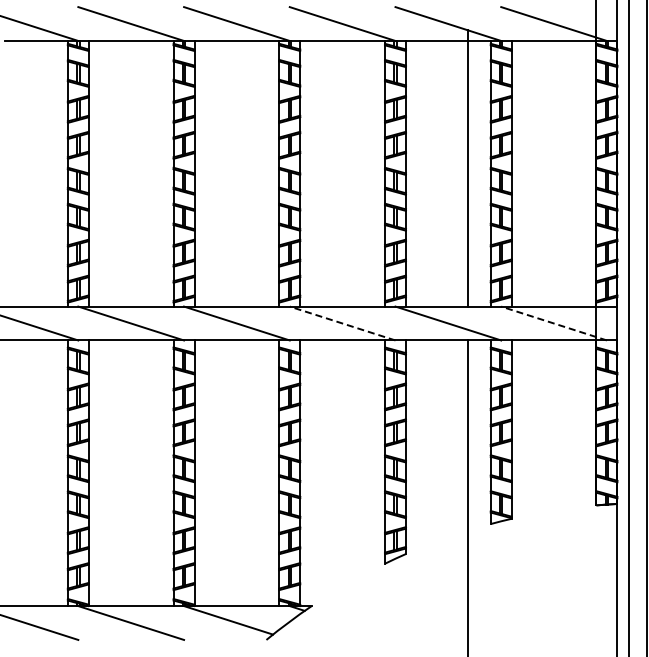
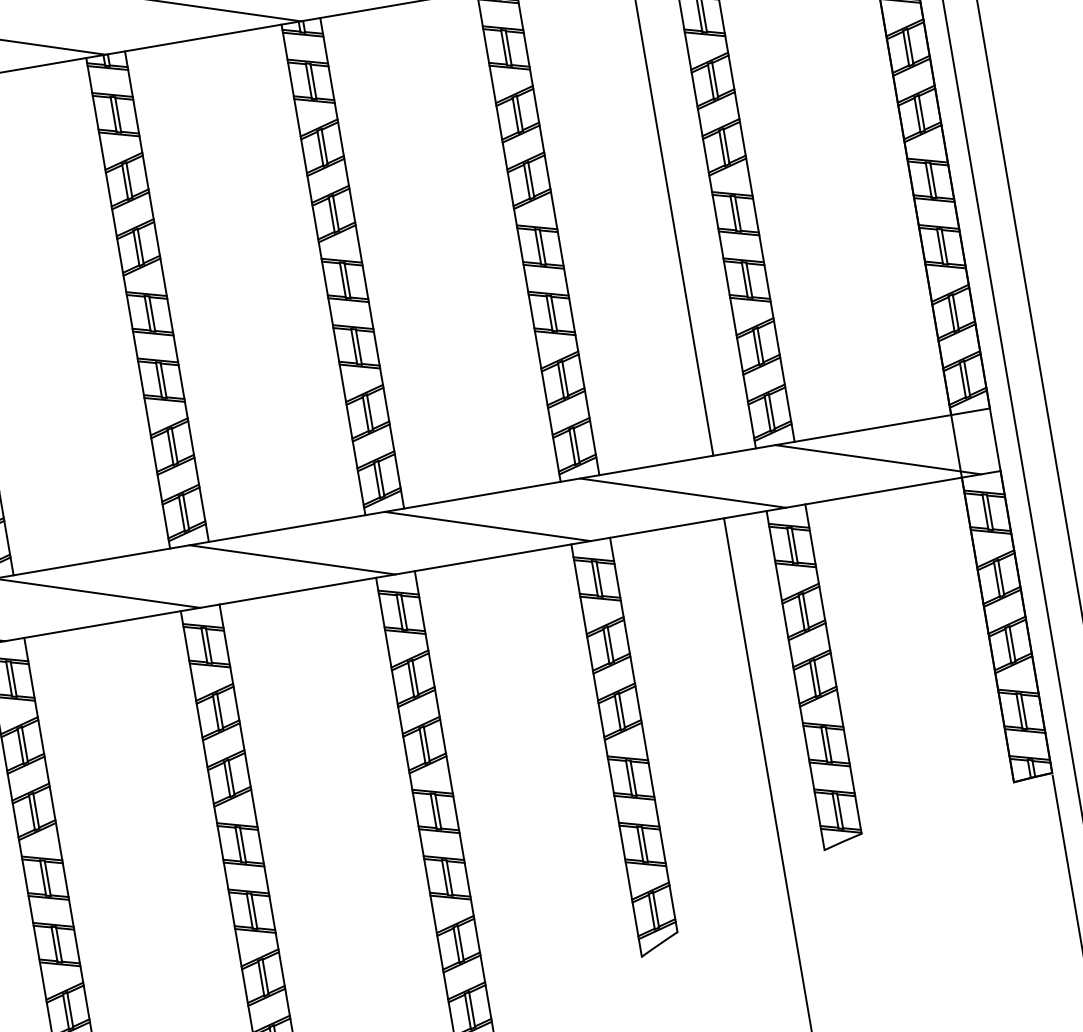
line: (342, 323) -> (487, 526), dashed -> solid
line: (554, 323) -> (879, 459), dashed -> solid

